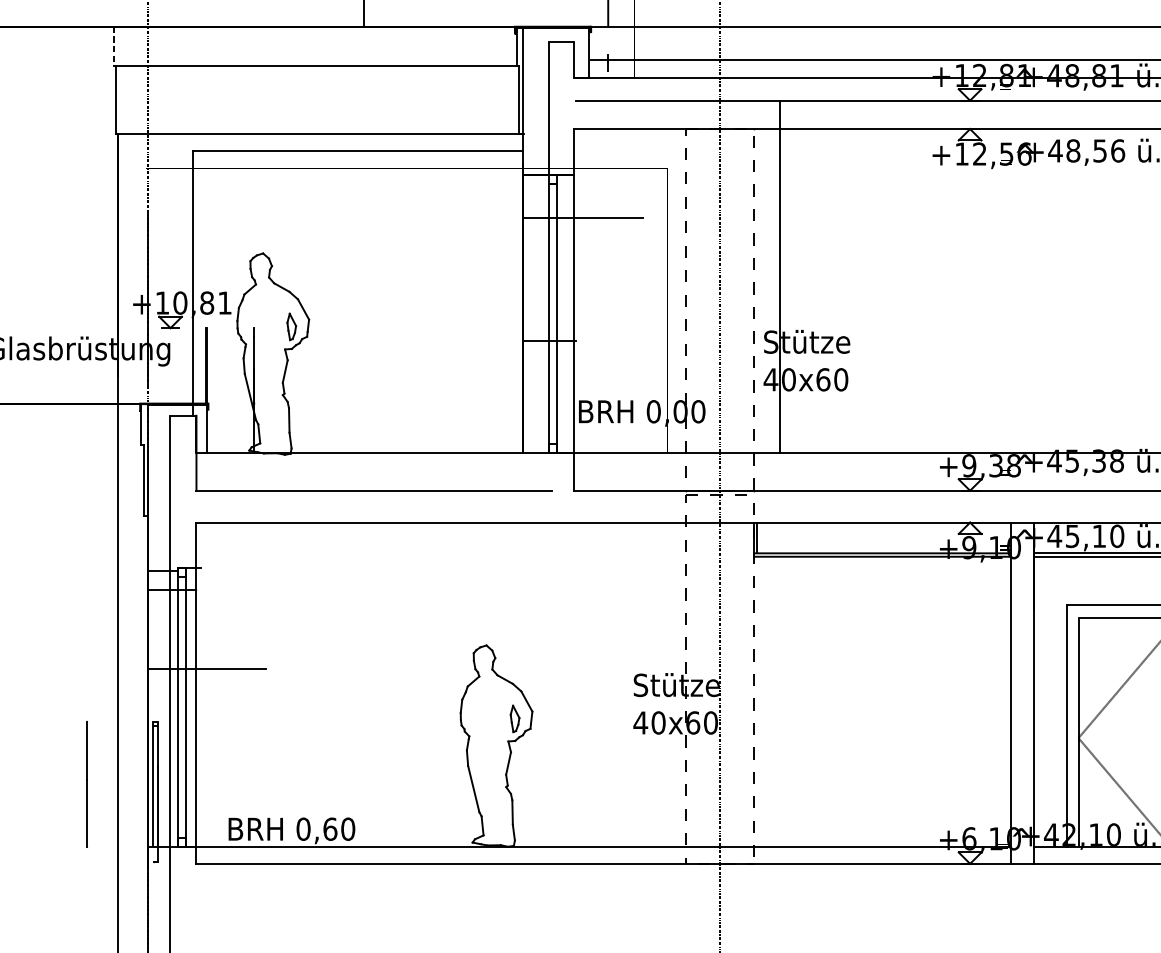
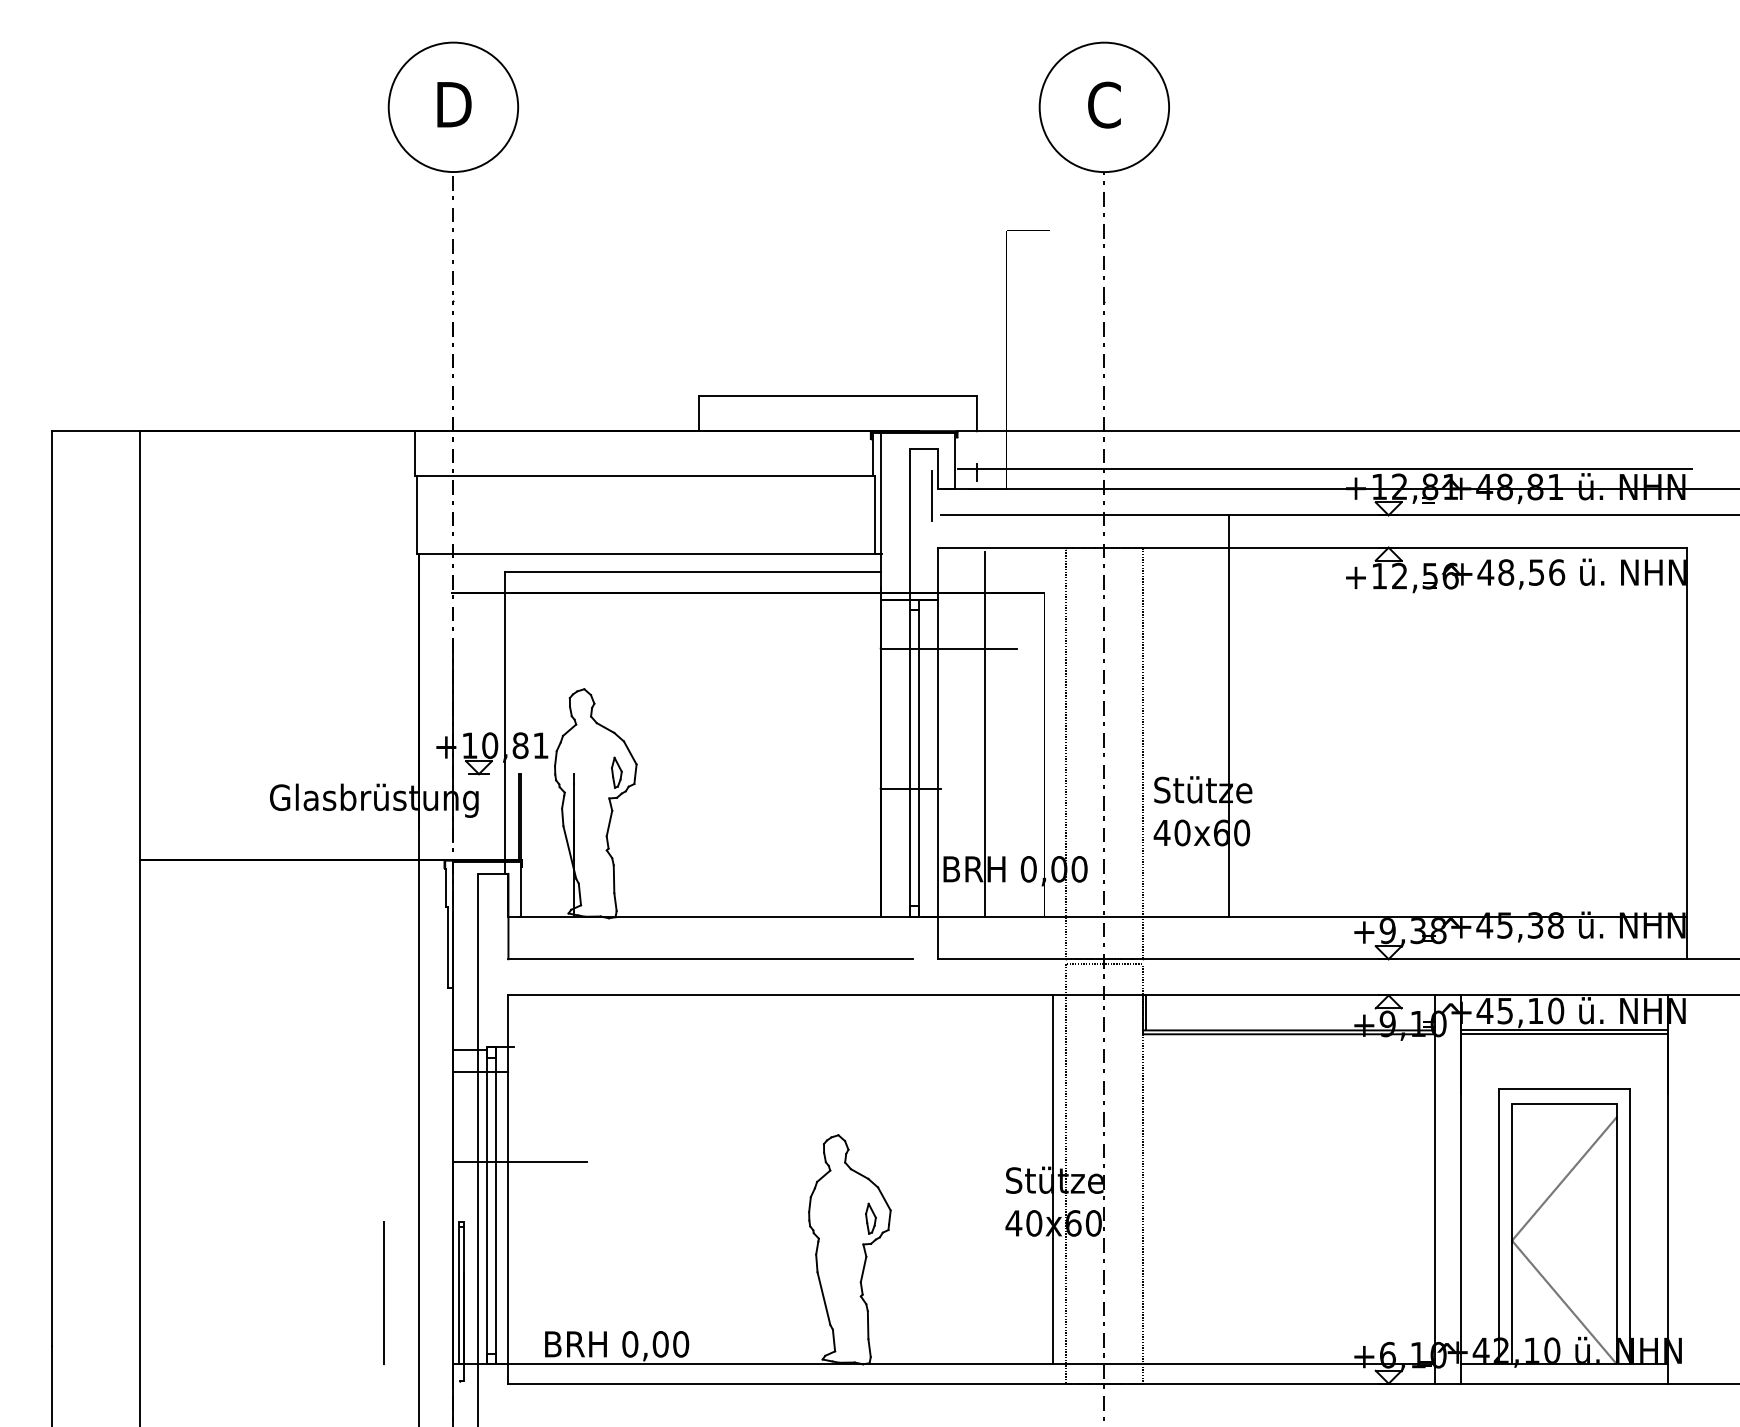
line: (113, 47) -> (414, 454), dashed -> solid
line: (568, 83) -> (931, 495), added
line: (780, 276) -> (1229, 715), moved
line: (614, 292) -> (984, 733), added
line: (674, 684) -> (1052, 1179), added
text: (330, 829) -> (660, 1344), 0,60 -> 0,00

